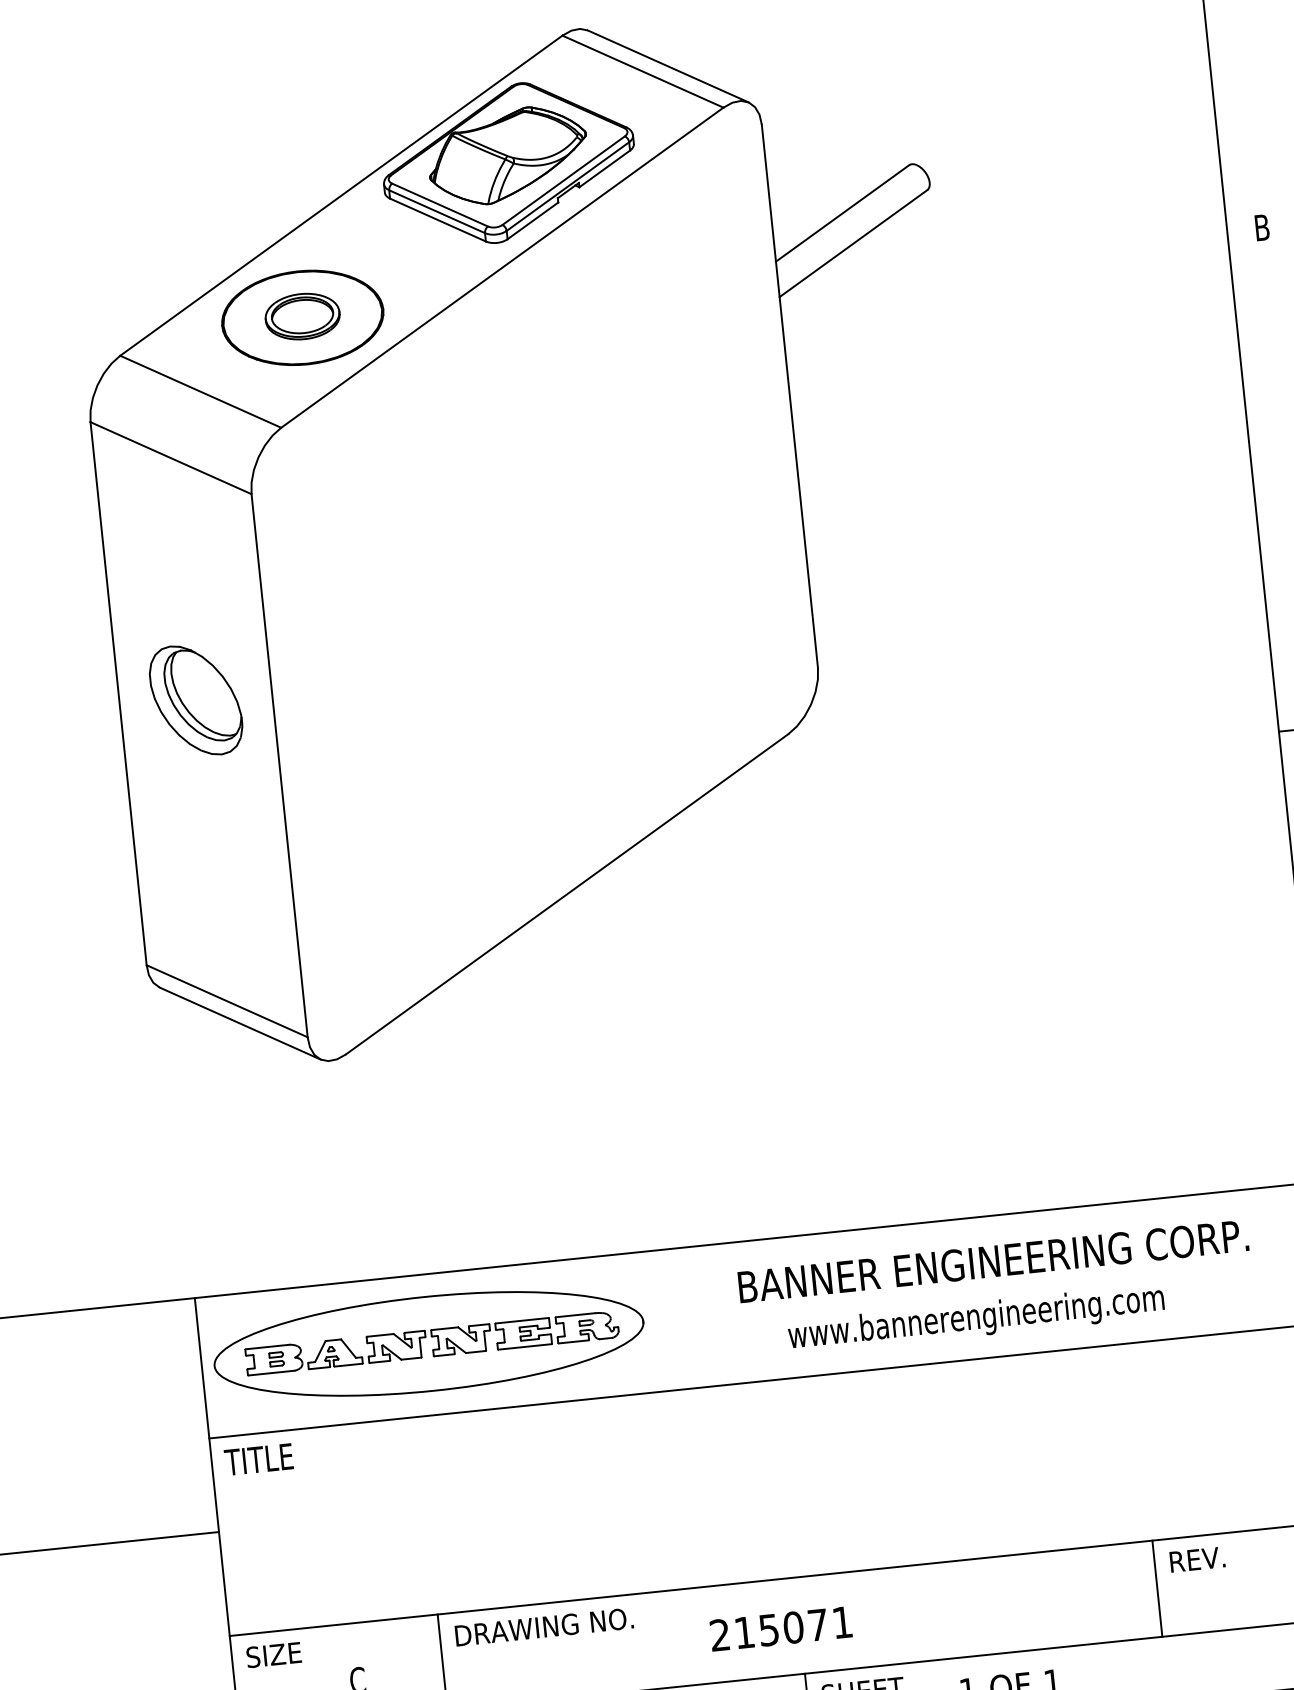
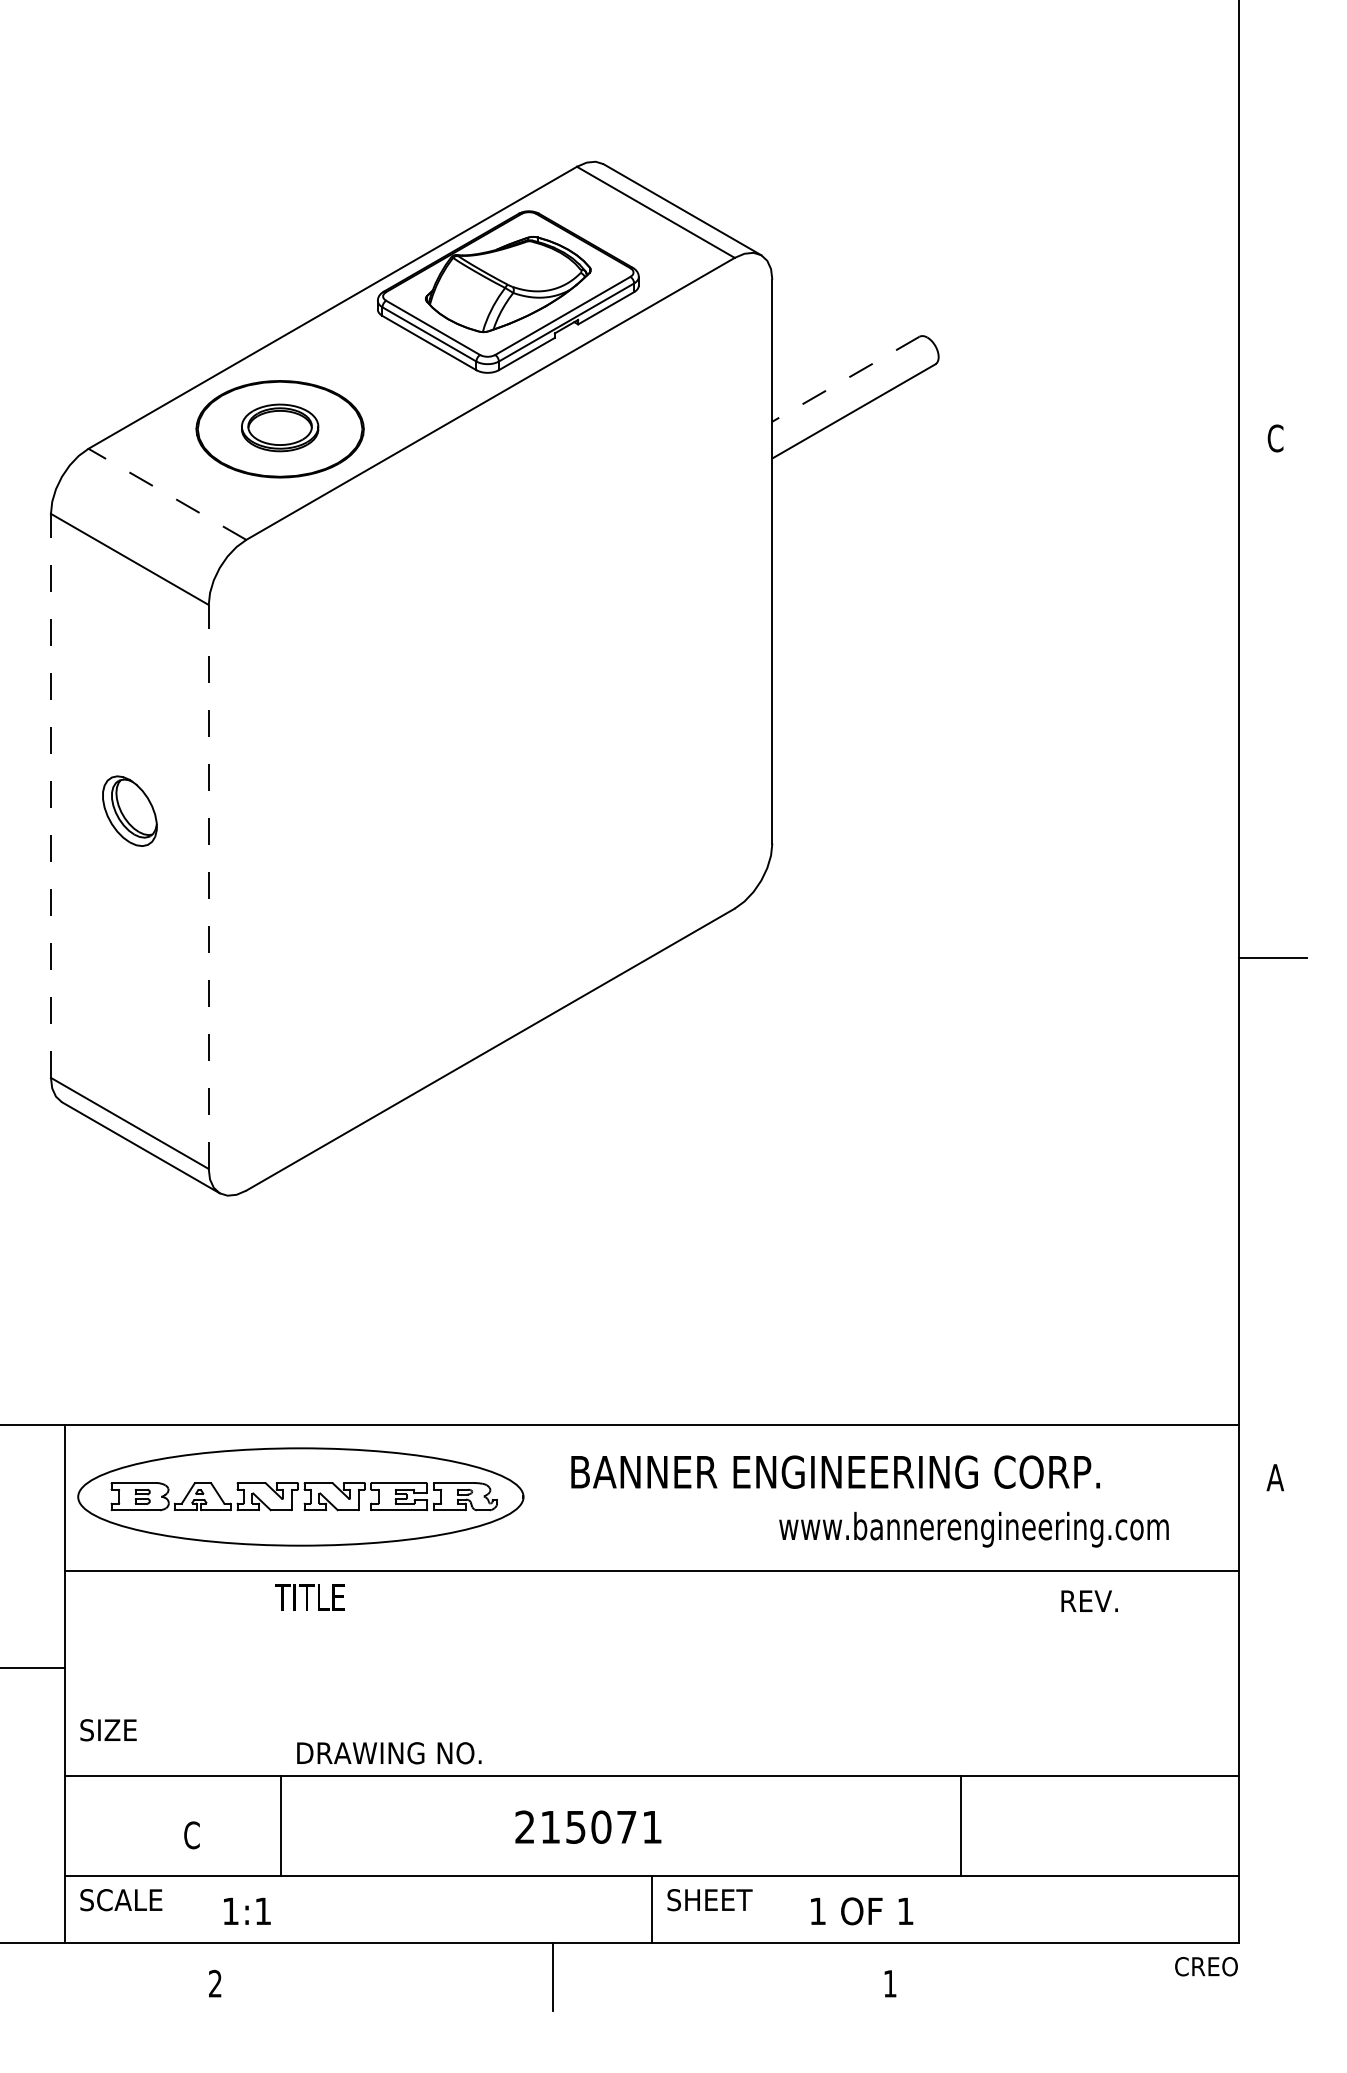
line: (842, 213) -> (845, 379), solid -> dashed
text: (1262, 227) -> (1275, 438), B -> C
line: (200, 391) -> (167, 494), solid -> dashed
line: (118, 693) -> (50, 795), solid -> dashed
part: (195, 700) -> (129, 811), size x0.6
line: (279, 765) -> (208, 886), solid -> dashed
text: (993, 1260) -> (835, 1471), moved
text: (975, 1319) -> (973, 1529), moved
text: (258, 1459) -> (309, 1597), moved
text: (1197, 1558) -> (1089, 1600), moved
line: (1157, 1588) -> (961, 1825), moved
text: (544, 1627) -> (389, 1753), moved
text: (781, 1628) -> (588, 1826), moved
text: (273, 1655) -> (108, 1730), moved

